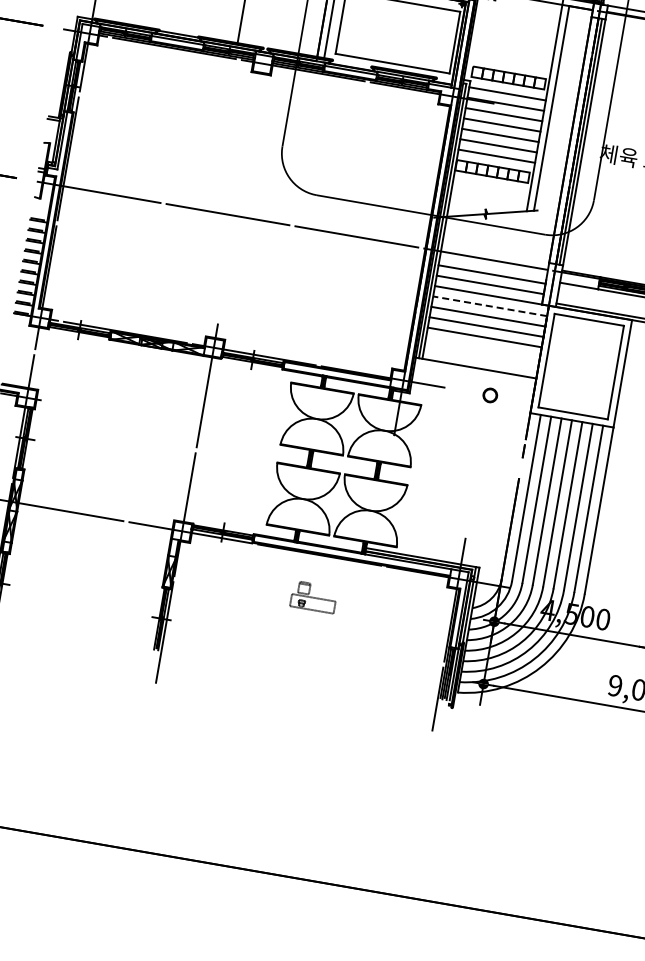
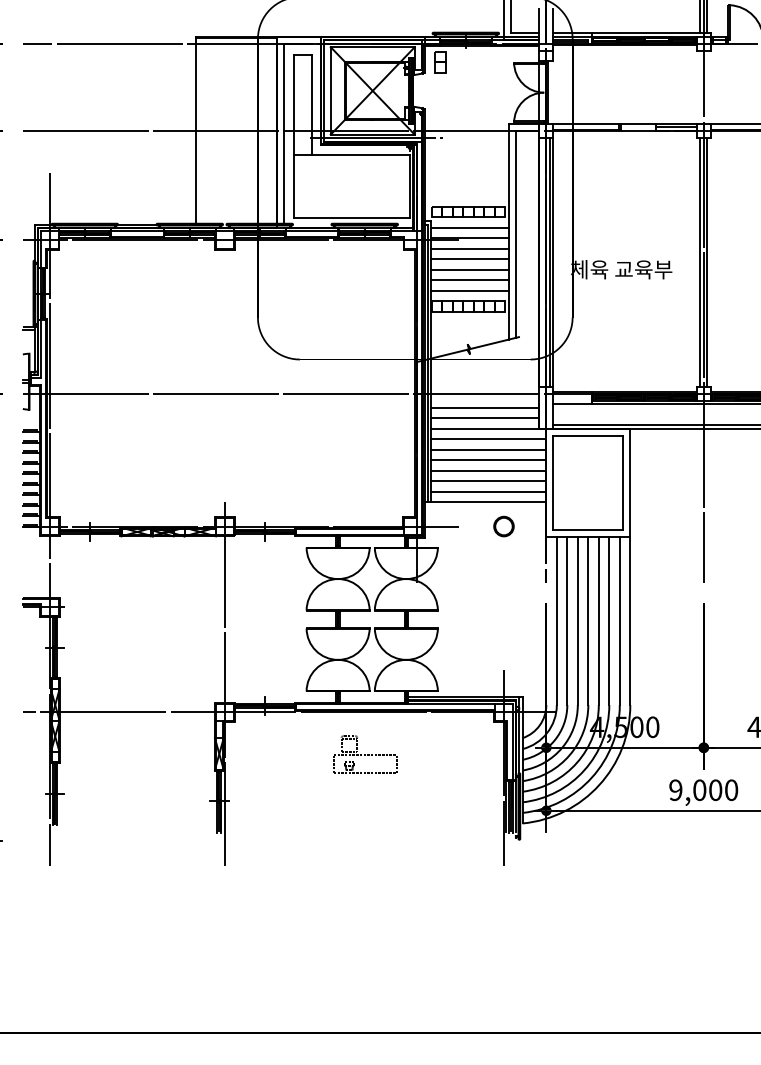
line: (489, 306) -> (488, 439), dashed -> solid
line: (482, 348) -> (488, 481), added
line: (480, 358) -> (488, 491), added
part: (489, 395) -> (503, 526), size x1.43
part: (314, 597) -> (365, 754), size x1.43

